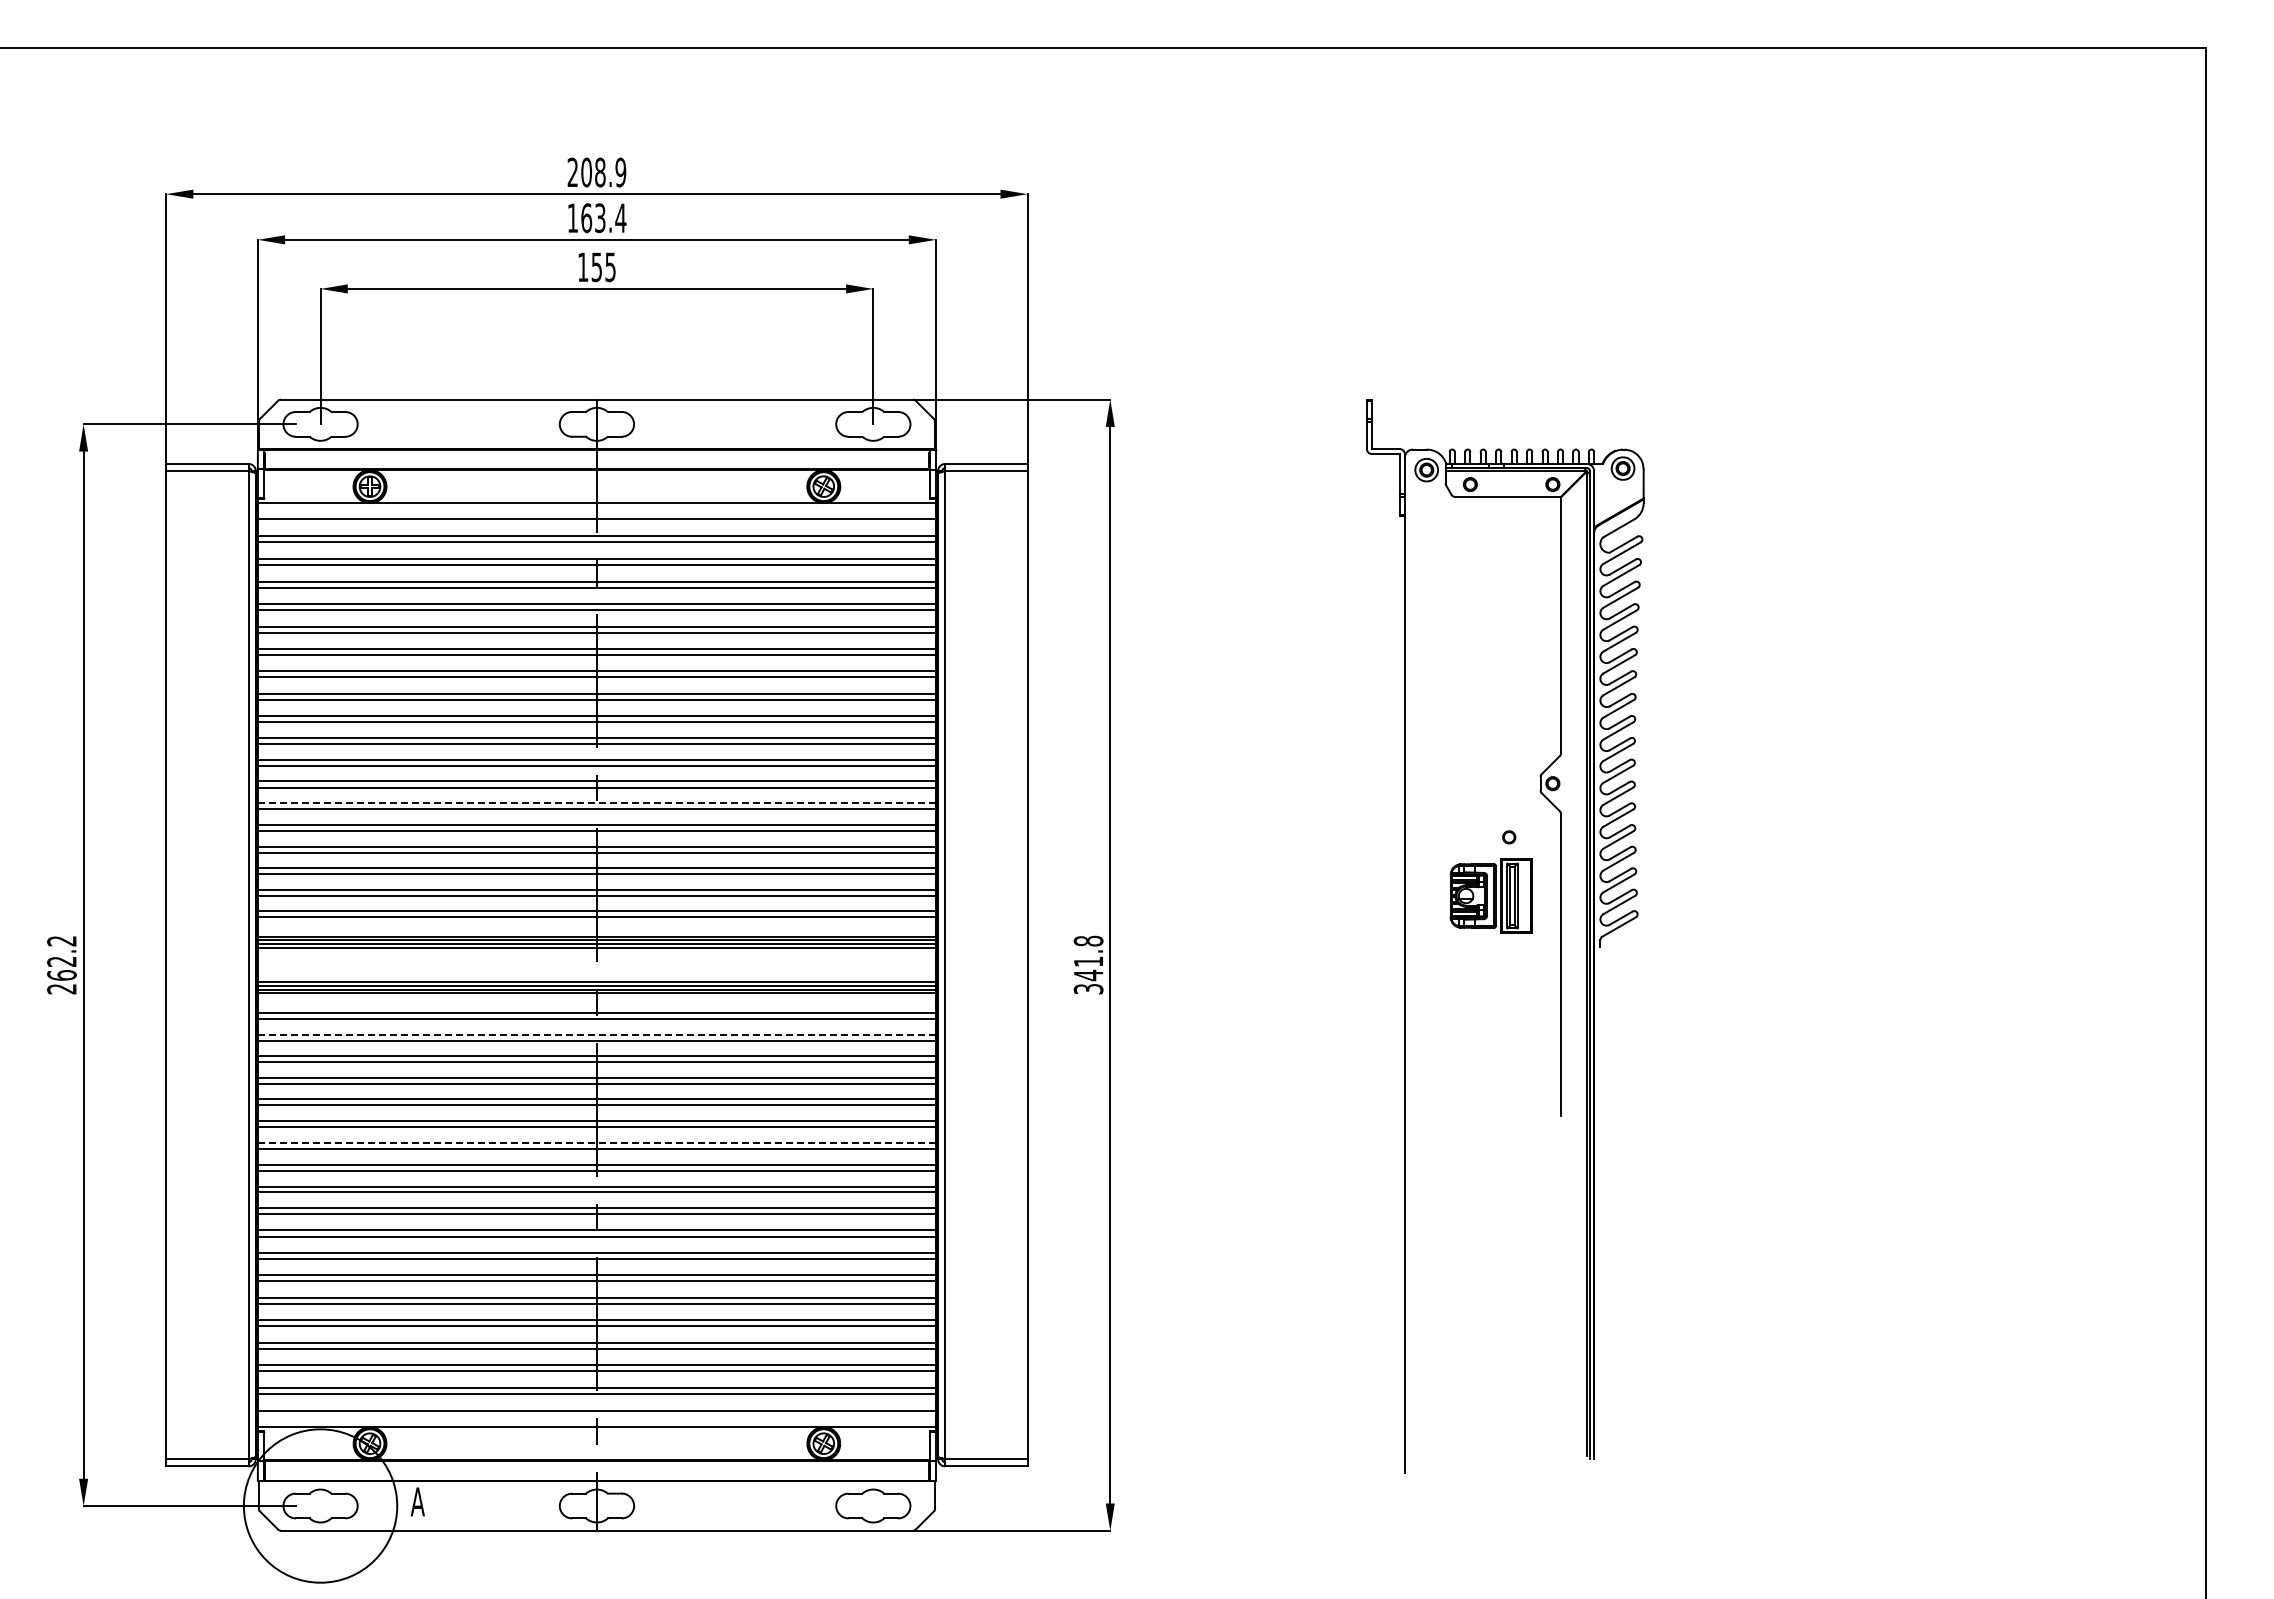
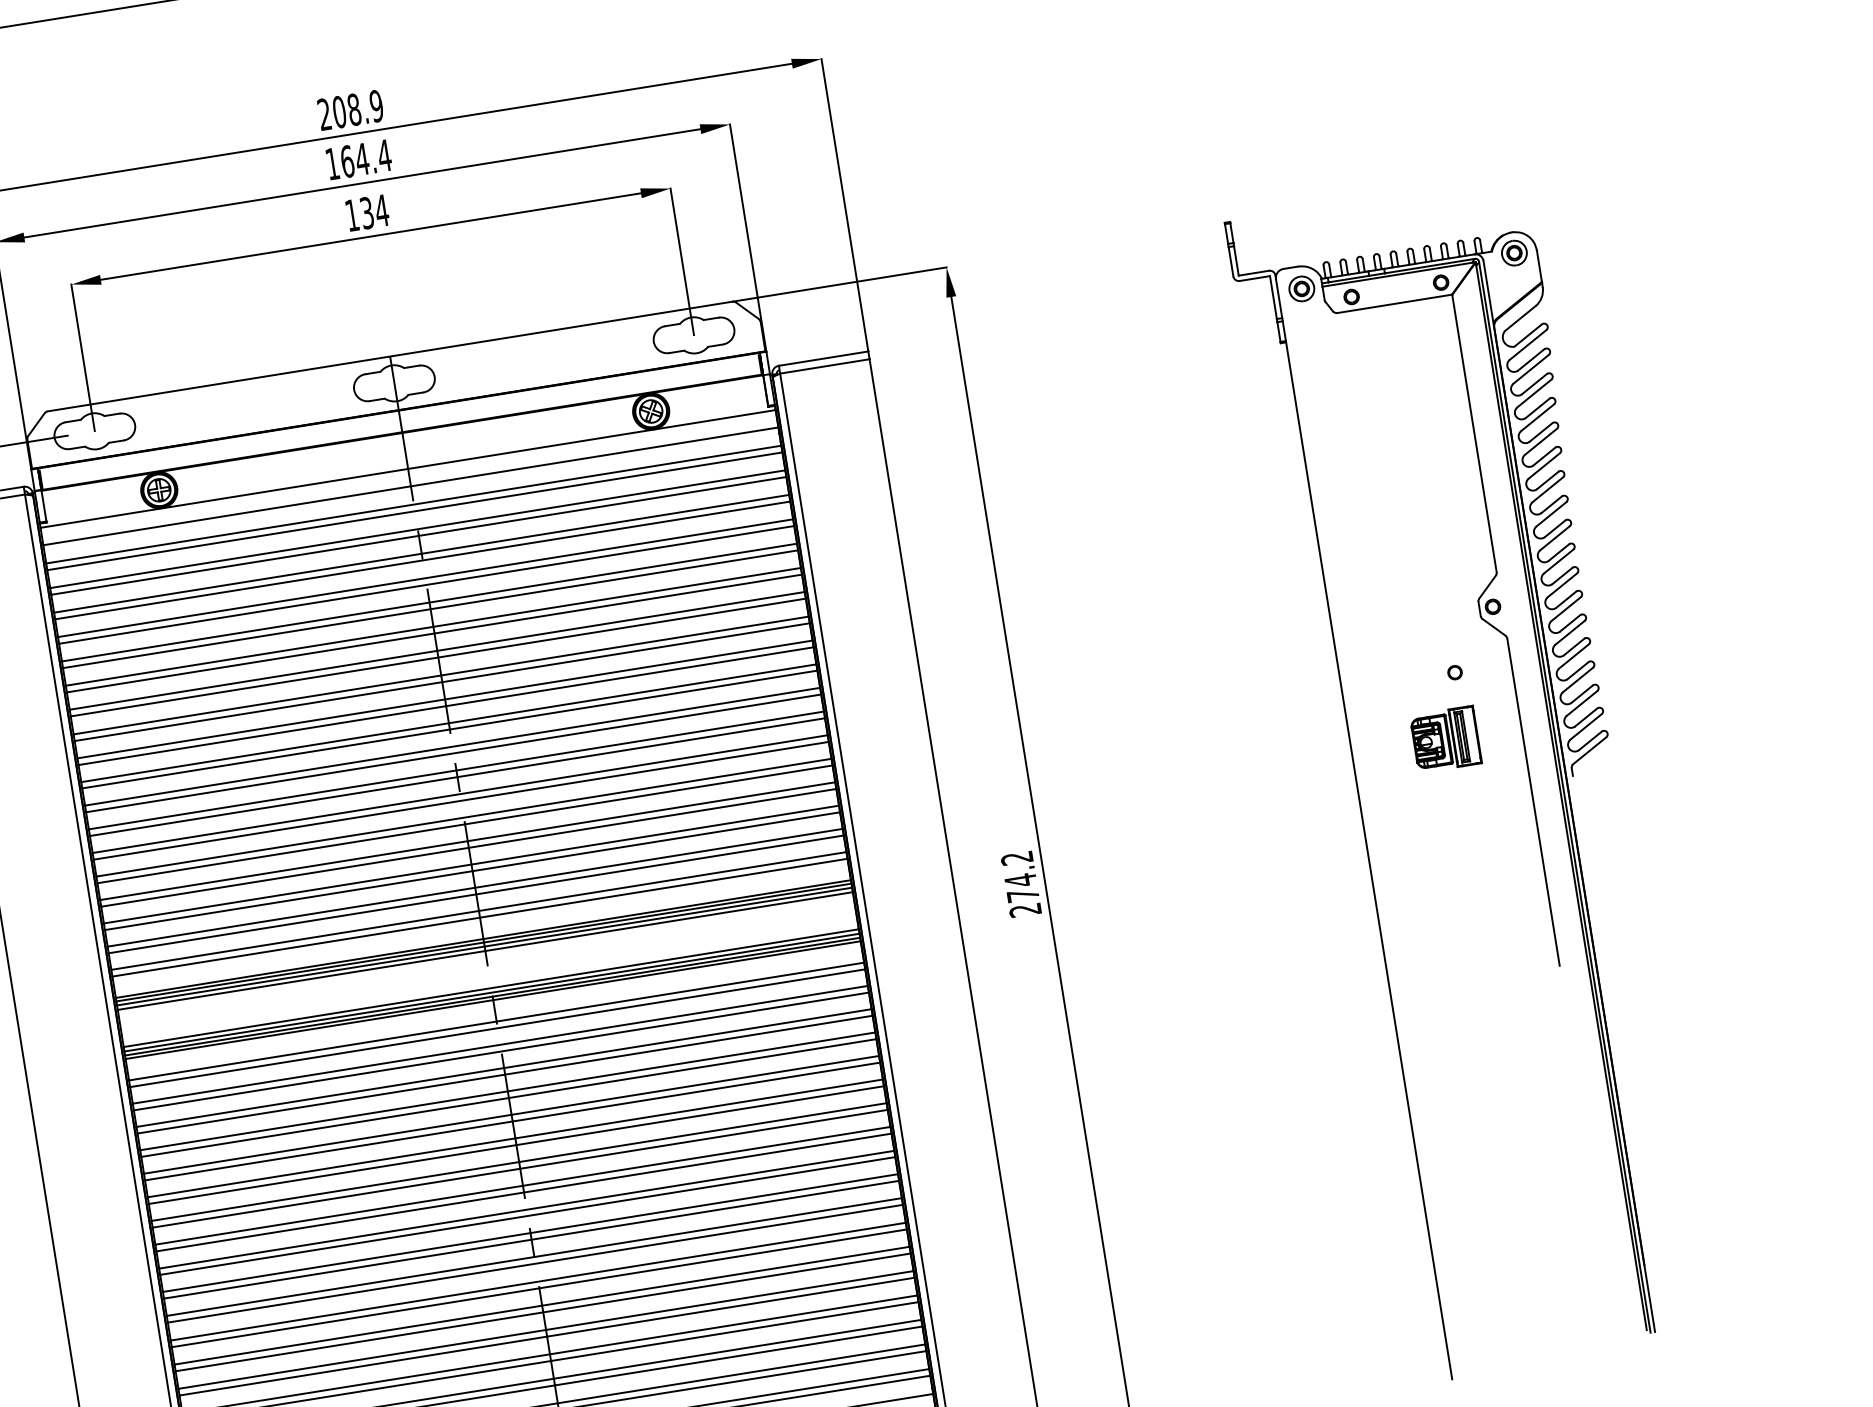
text: (599, 218) -> (361, 159), 163.4 -> 164.4
text: (604, 267) -> (375, 212), 155 -> 134
line: (596, 803) -> (459, 794), dashed -> solid
part: (1490, 896) -> (1445, 740), size x0.71
text: (1088, 964) -> (1021, 883), 341.8 -> 274.2
line: (596, 1034) -> (499, 1044), dashed -> solid
line: (596, 1142) -> (518, 1161), dashed -> solid

